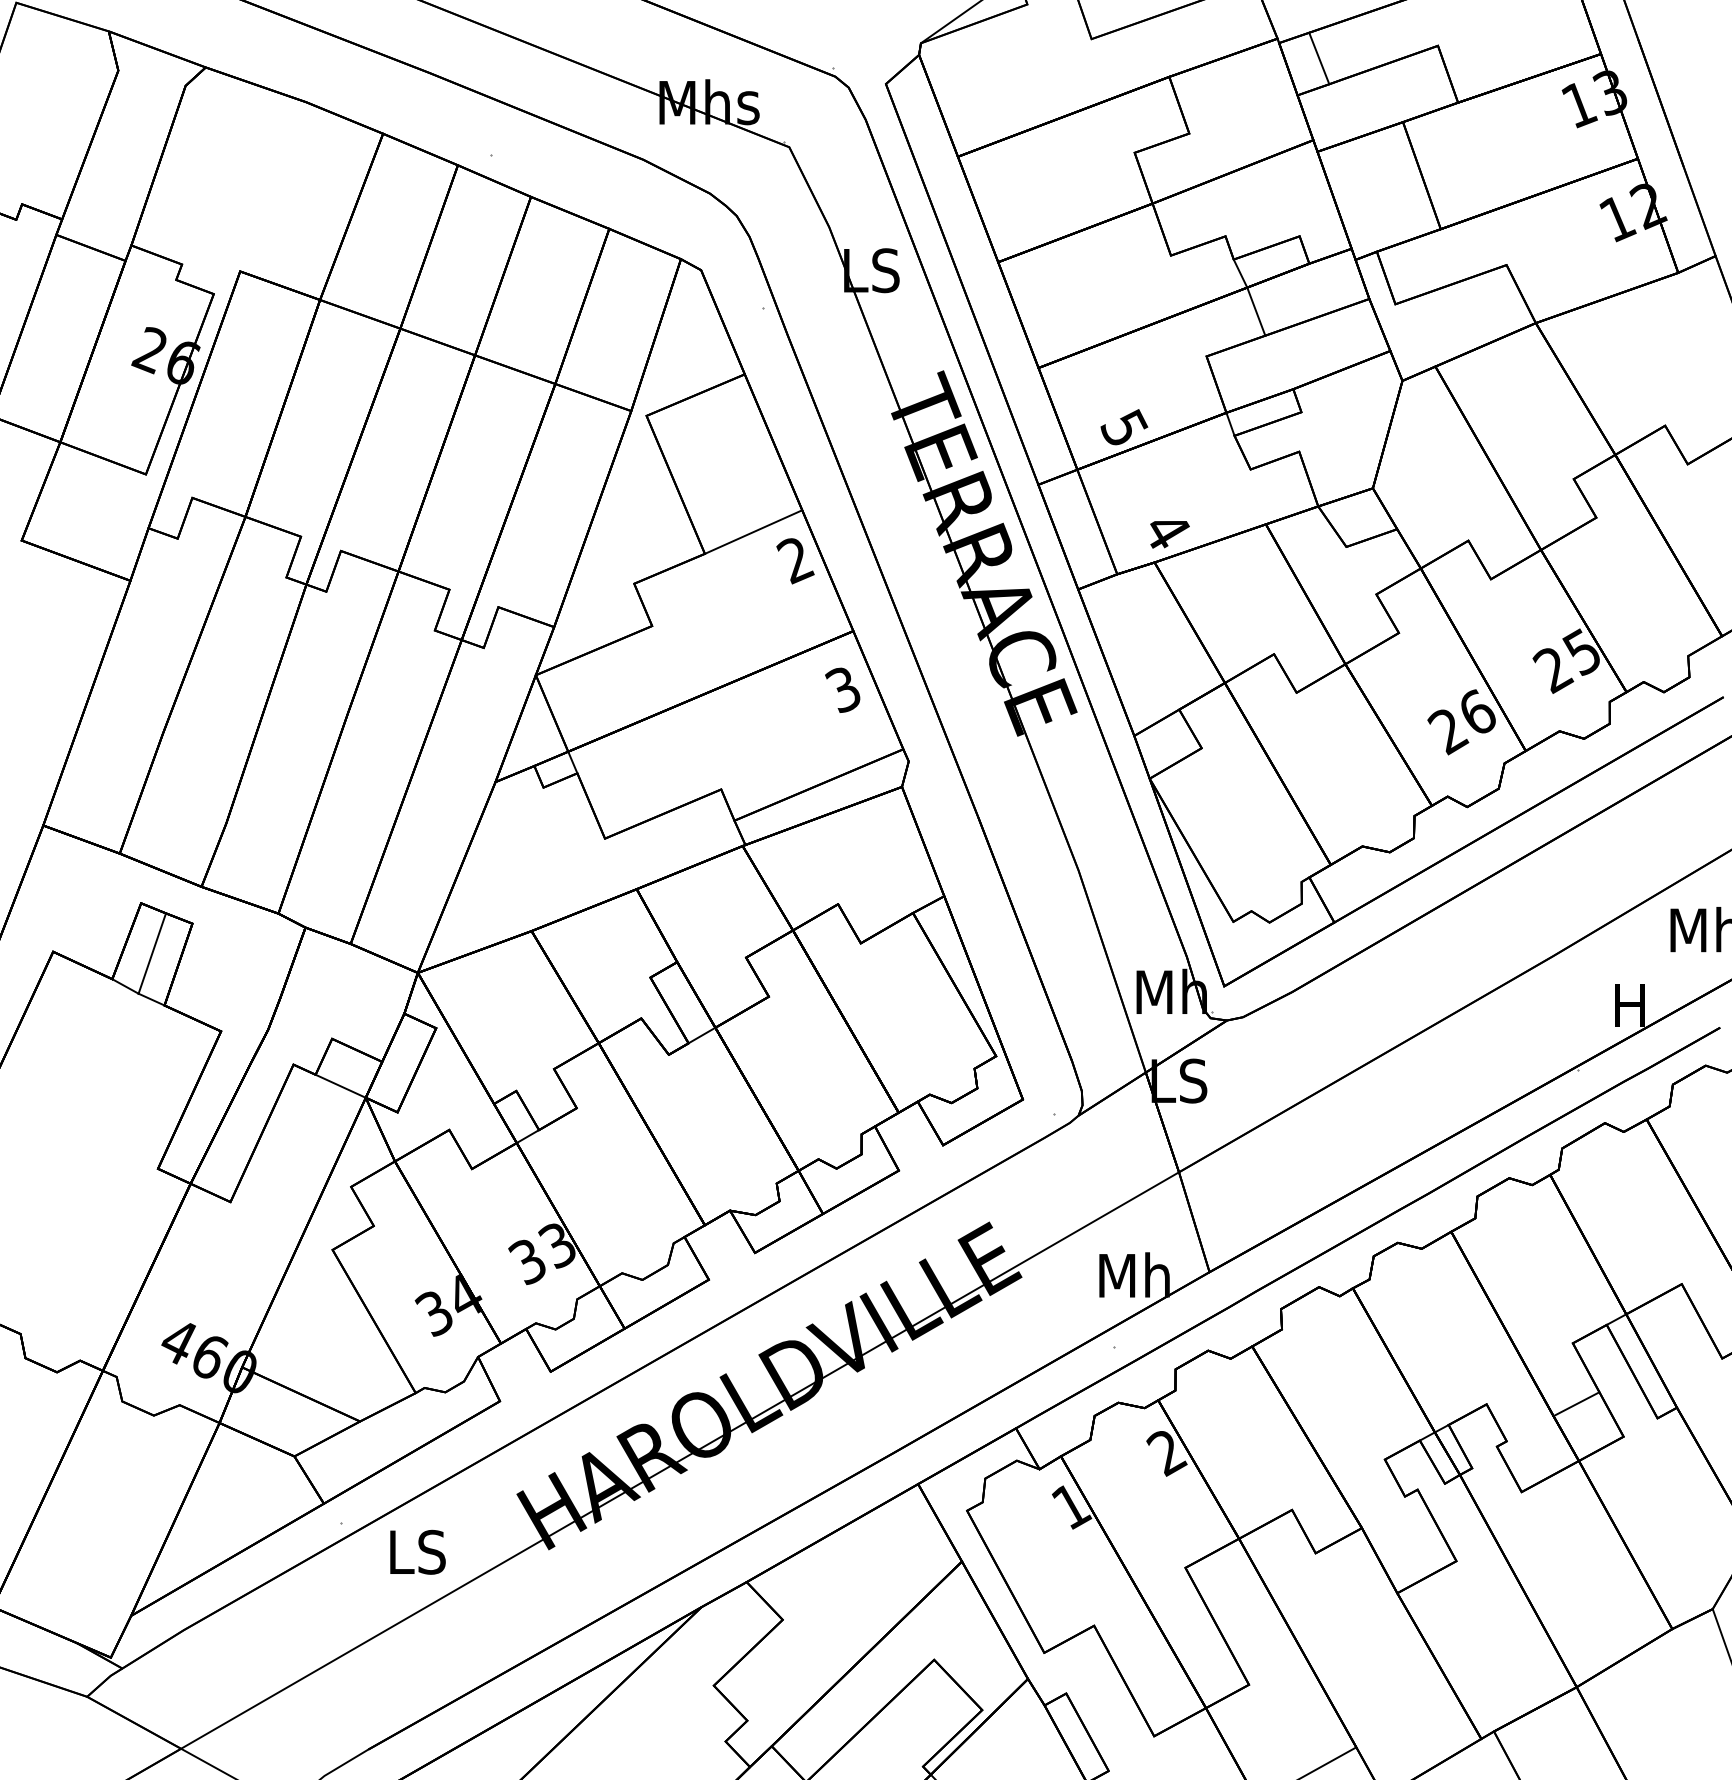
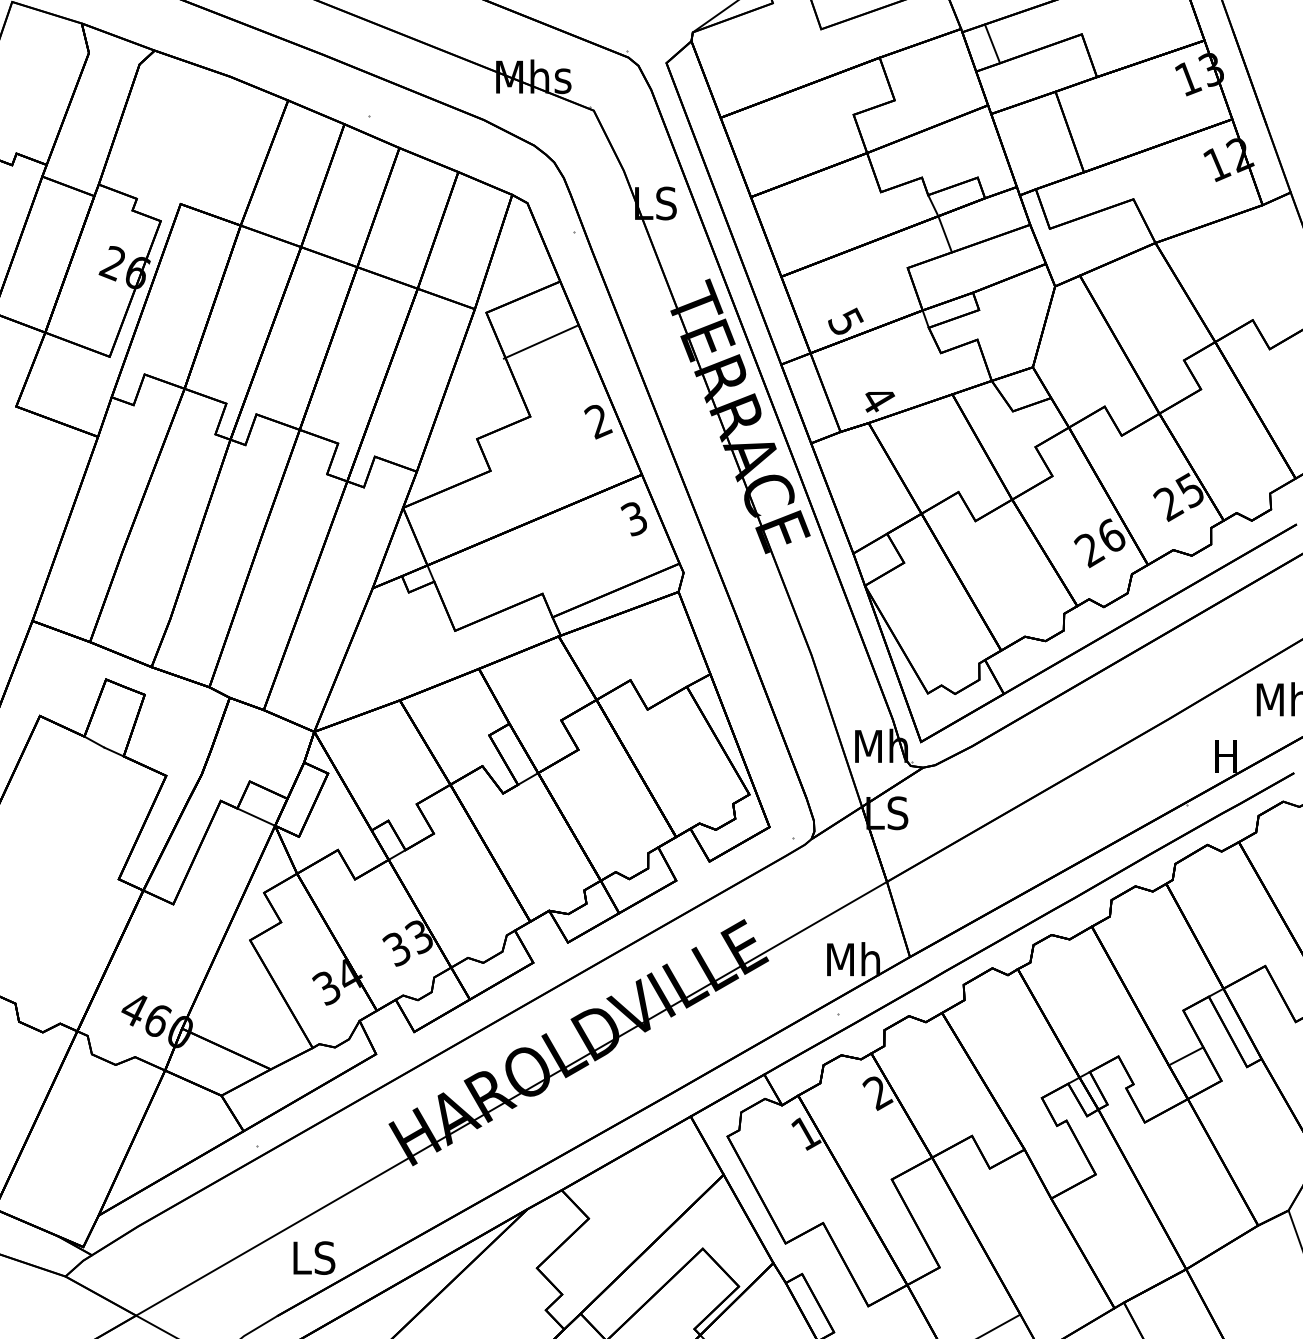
line: (753, 531) -> (540, 341), moved
line: (152, 953) -> (114, 717), removed
text: (417, 1551) -> (314, 1257), moved

